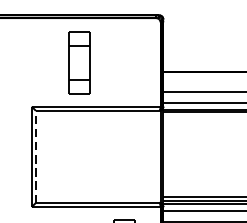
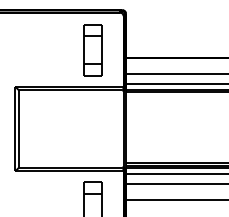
part: (78, 63) -> (92, 50), moved
line: (36, 157) -> (19, 129), dashed -> solid

